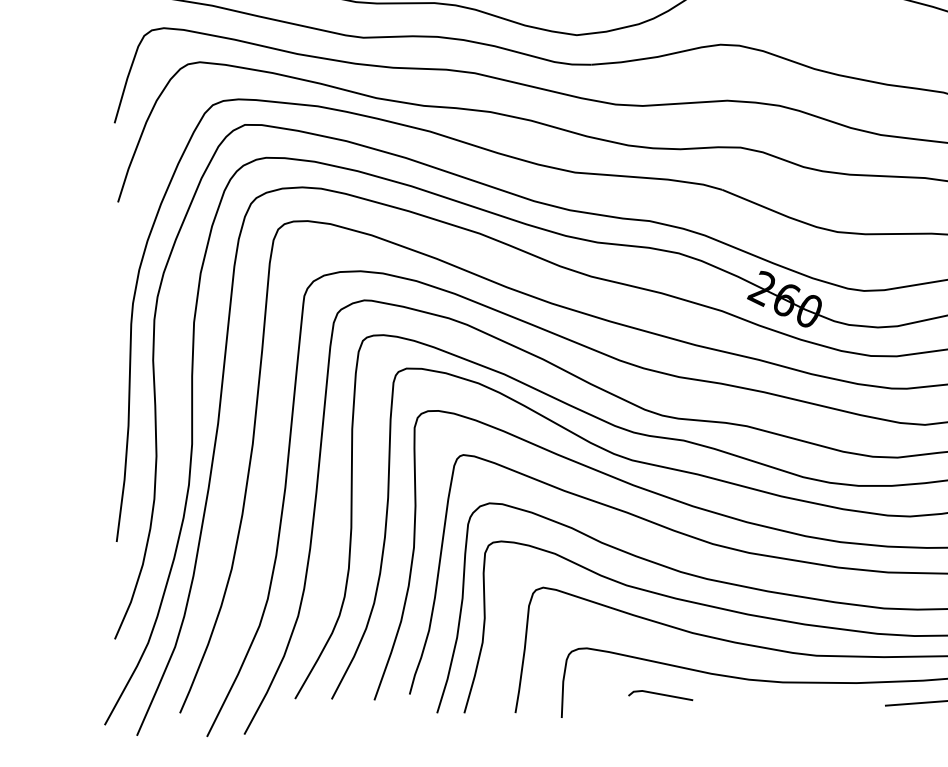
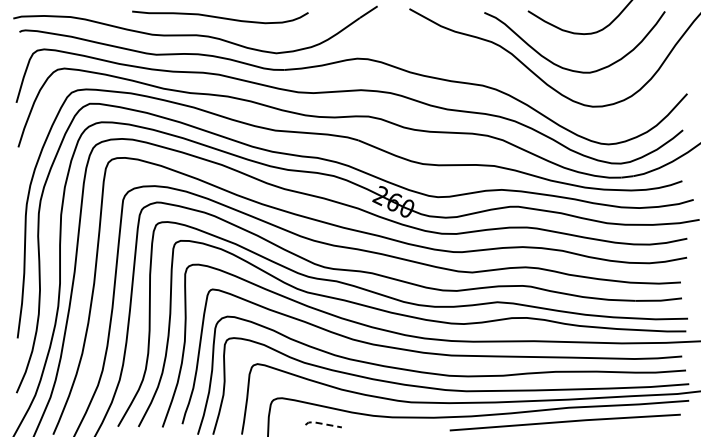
line: (658, 693) -> (322, 423), solid -> dashed

